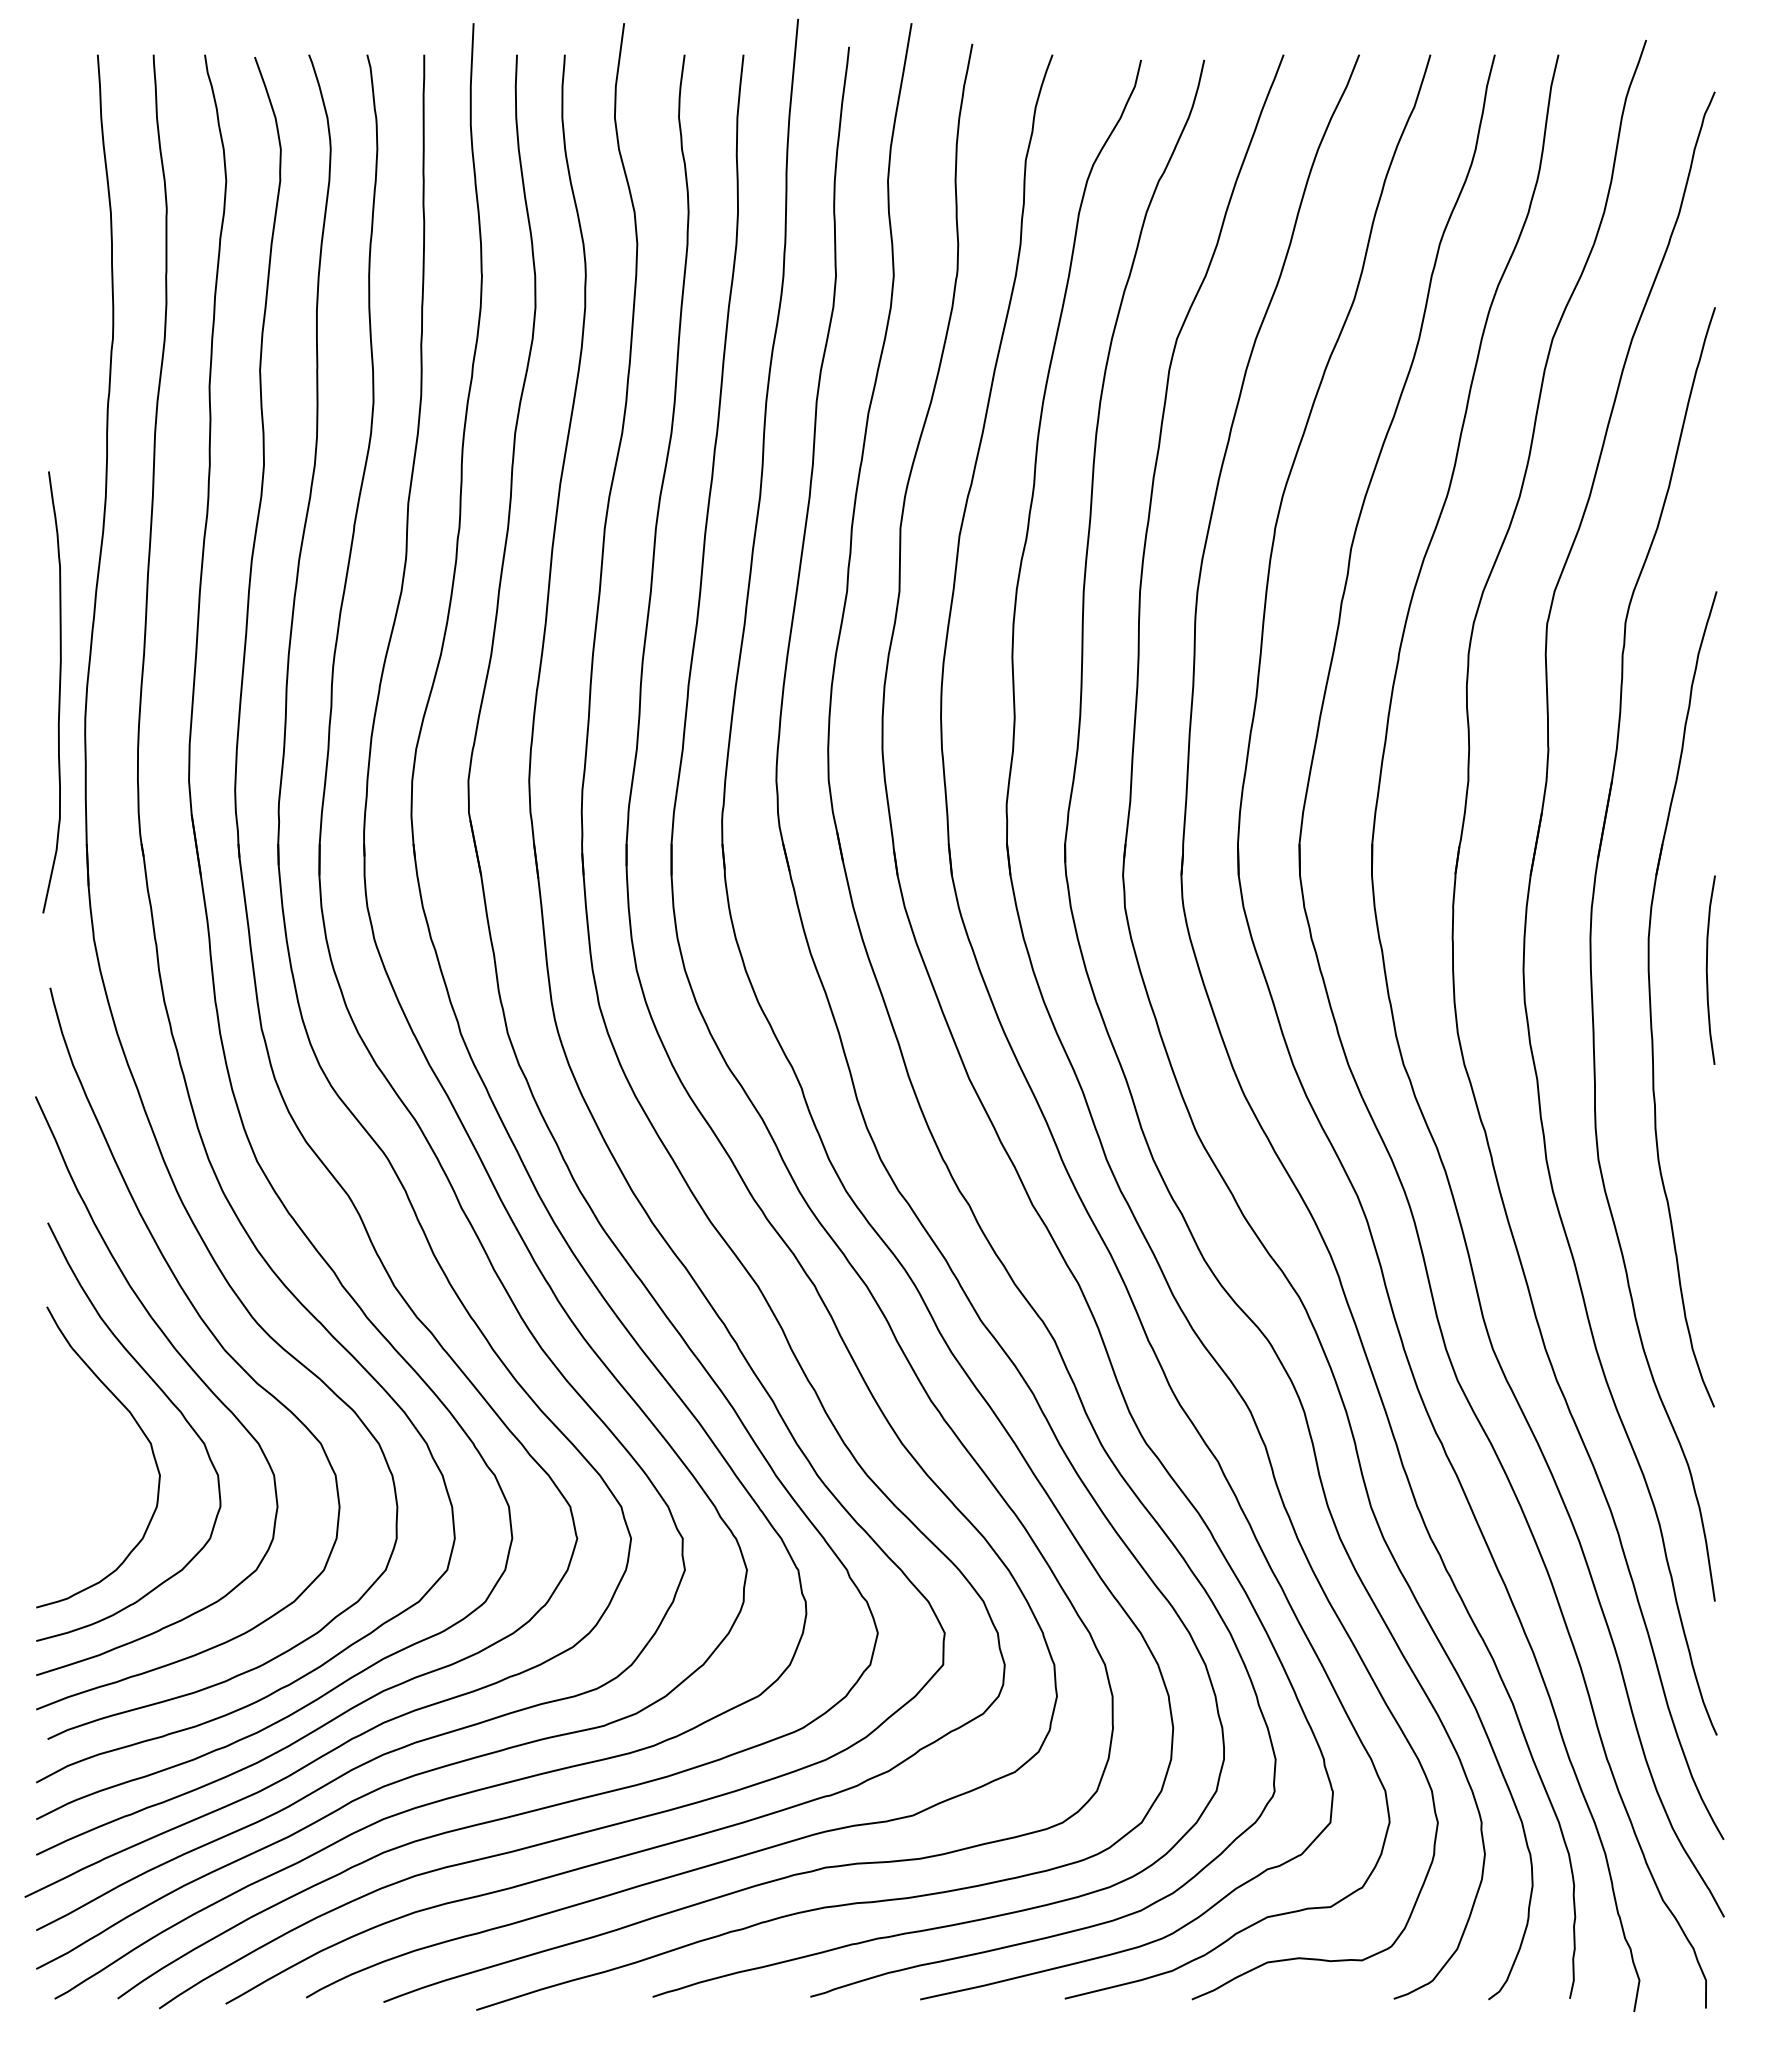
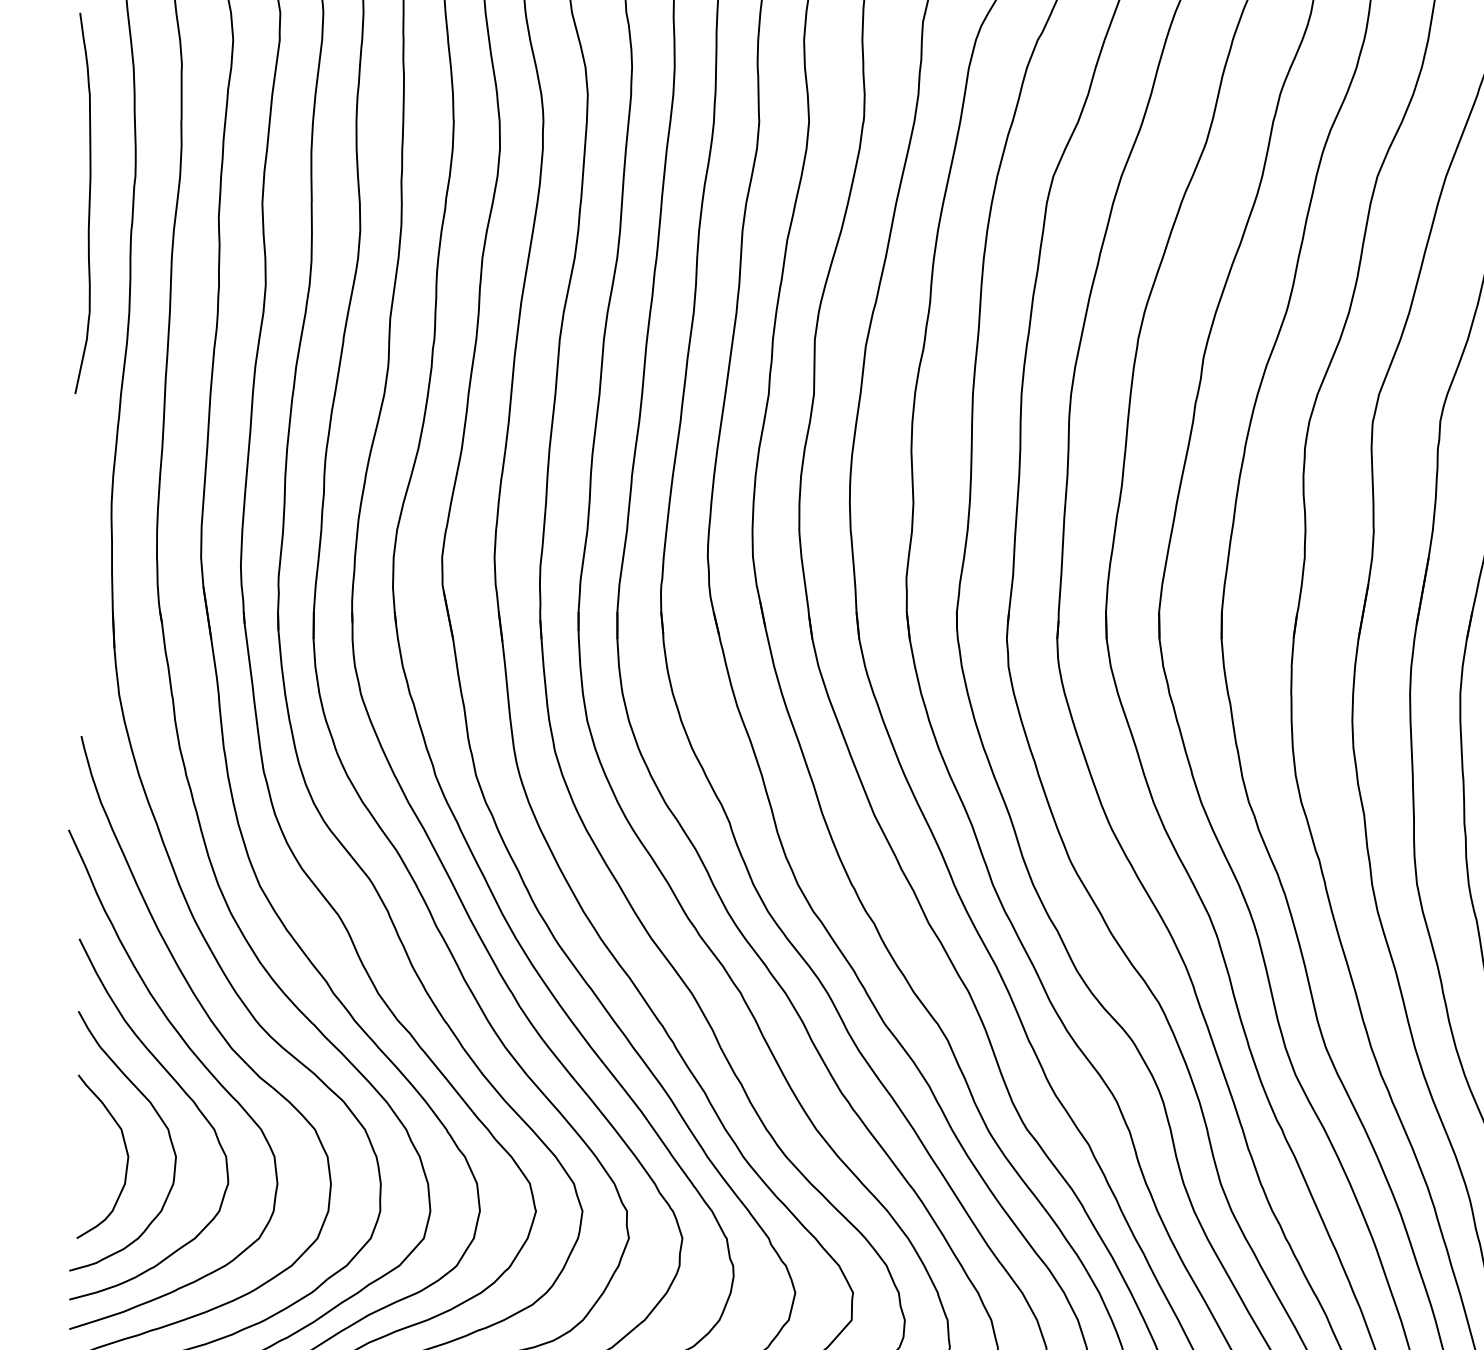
curve: (58, 692) -> (88, 203), moved
curve: (101, 1467) -> (125, 1149), added

